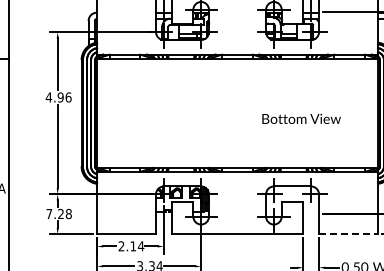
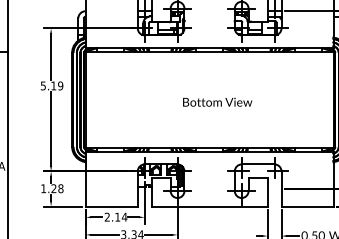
text: (58, 97) -> (51, 85), 4.96 -> 5.19
text: (301, 118) -> (217, 101), moved
text: (49, 213) -> (43, 188), 7.28 -> 1.28
line: (348, 234) -> (307, 206), dashed -> solid

